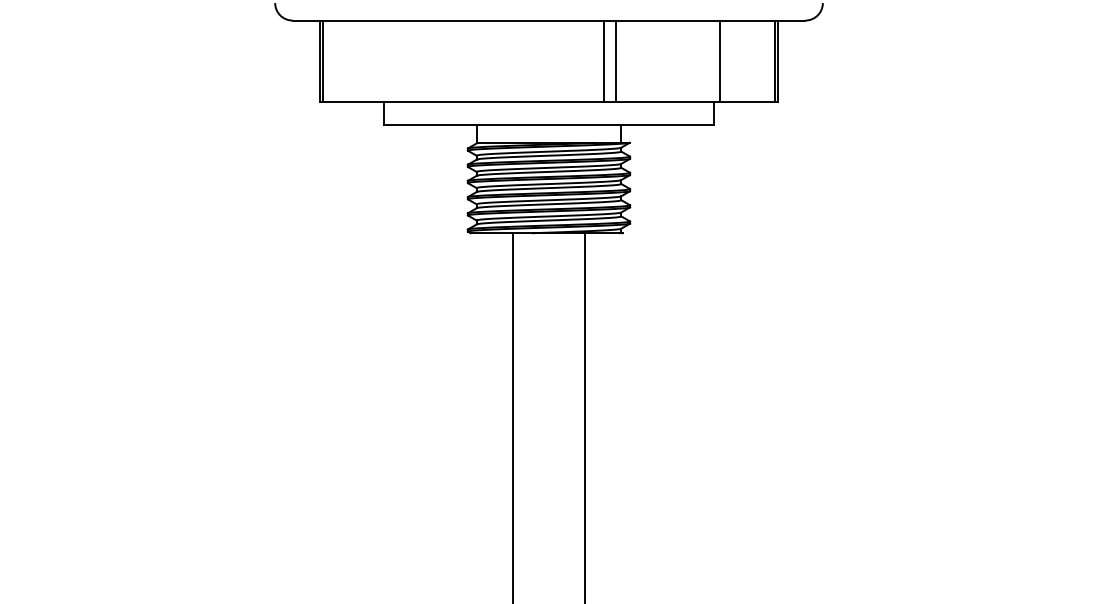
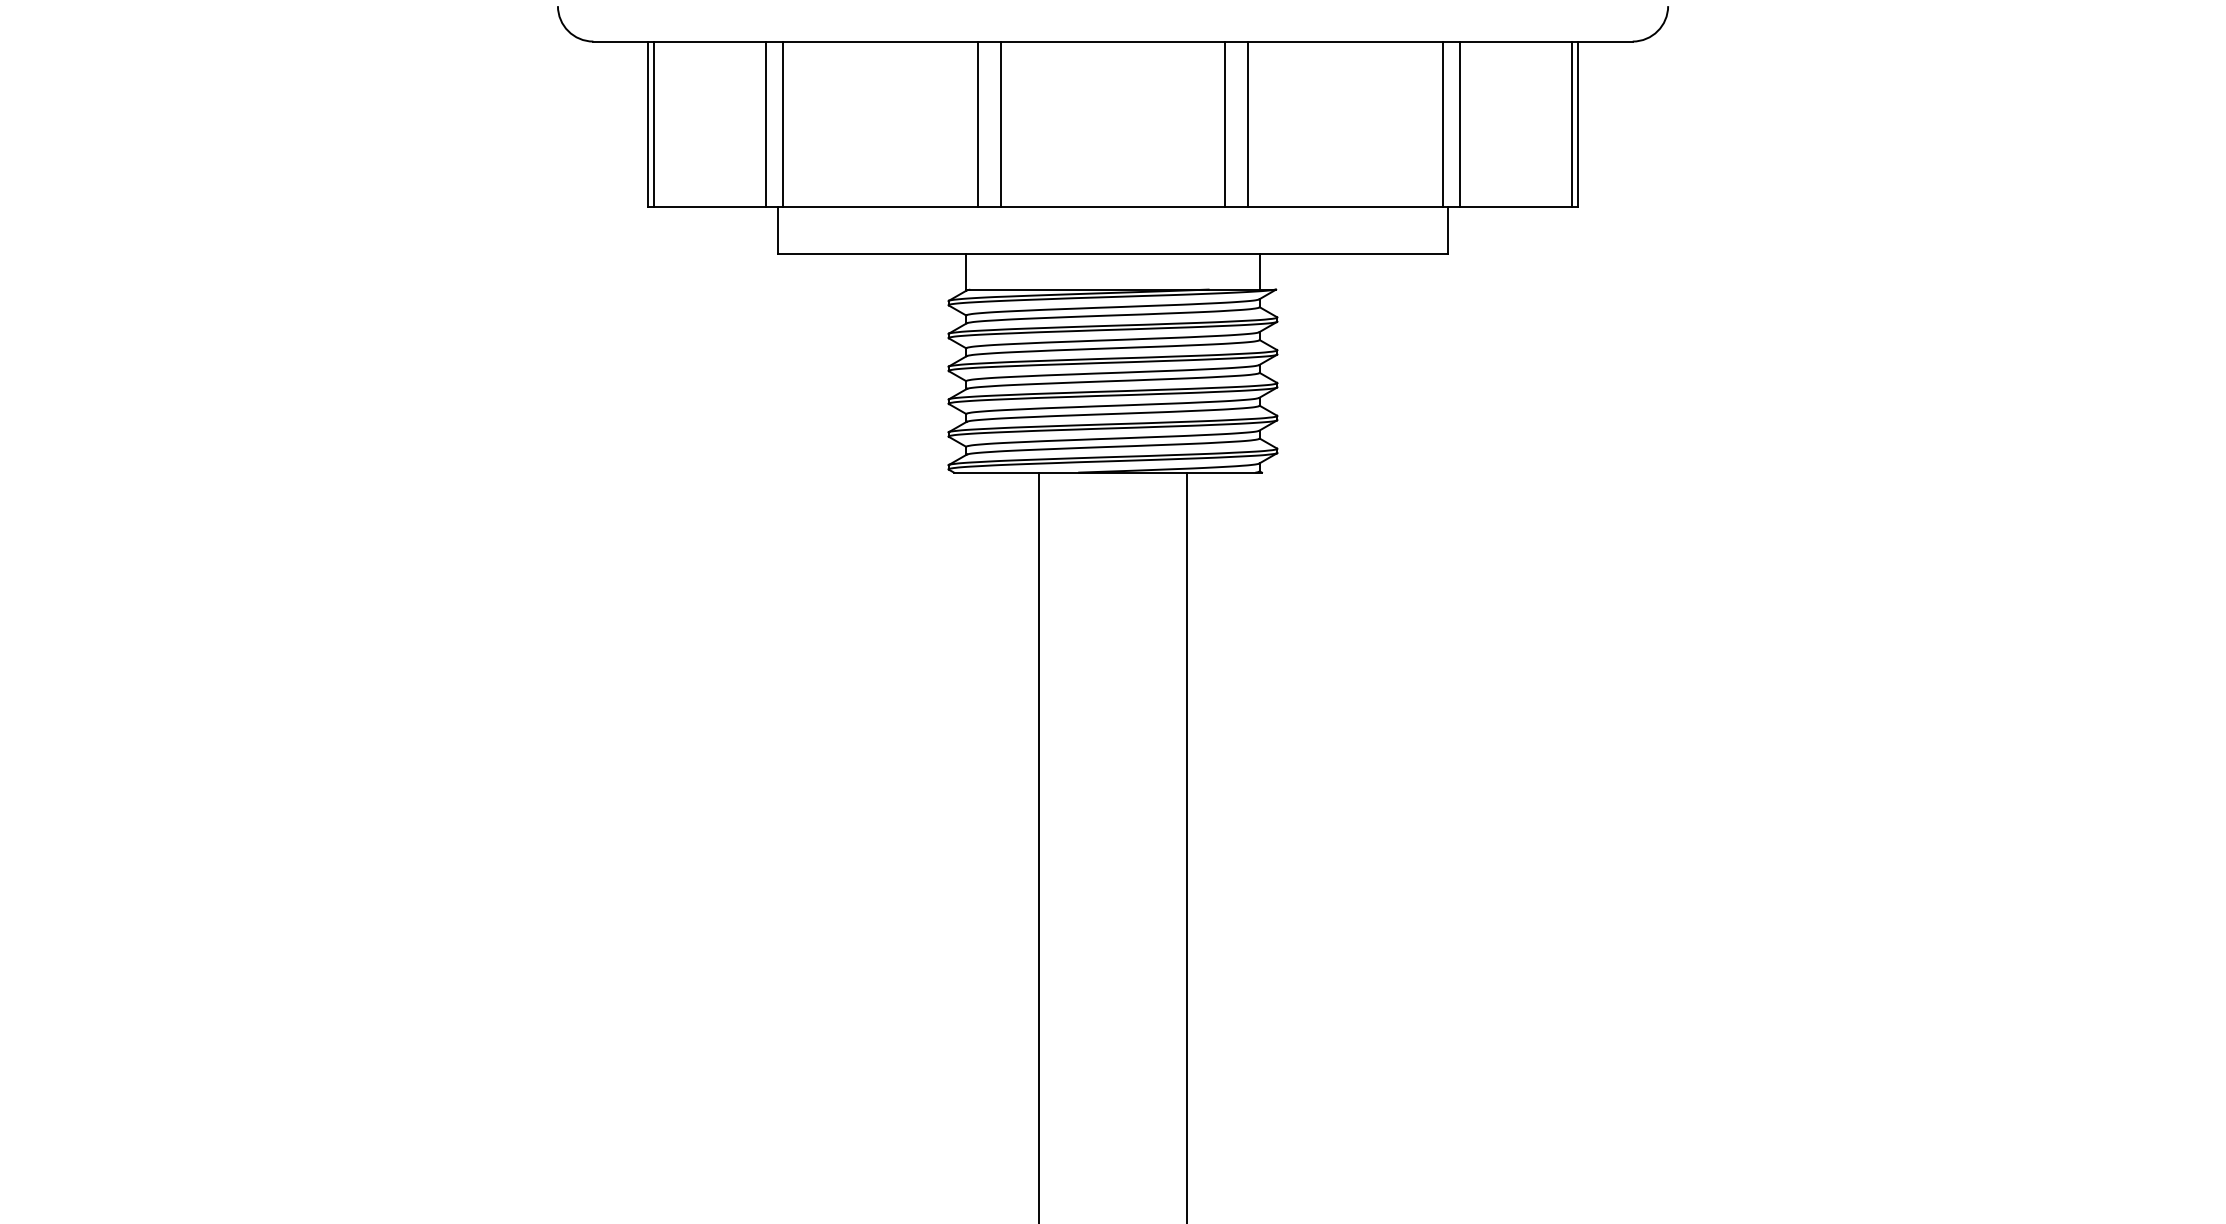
line: (377, 61) -> (765, 124), added
line: (386, 61) -> (783, 124), added
line: (482, 61) -> (978, 124), added
line: (493, 61) -> (1000, 124), added
line: (711, 61) -> (1442, 124), added

